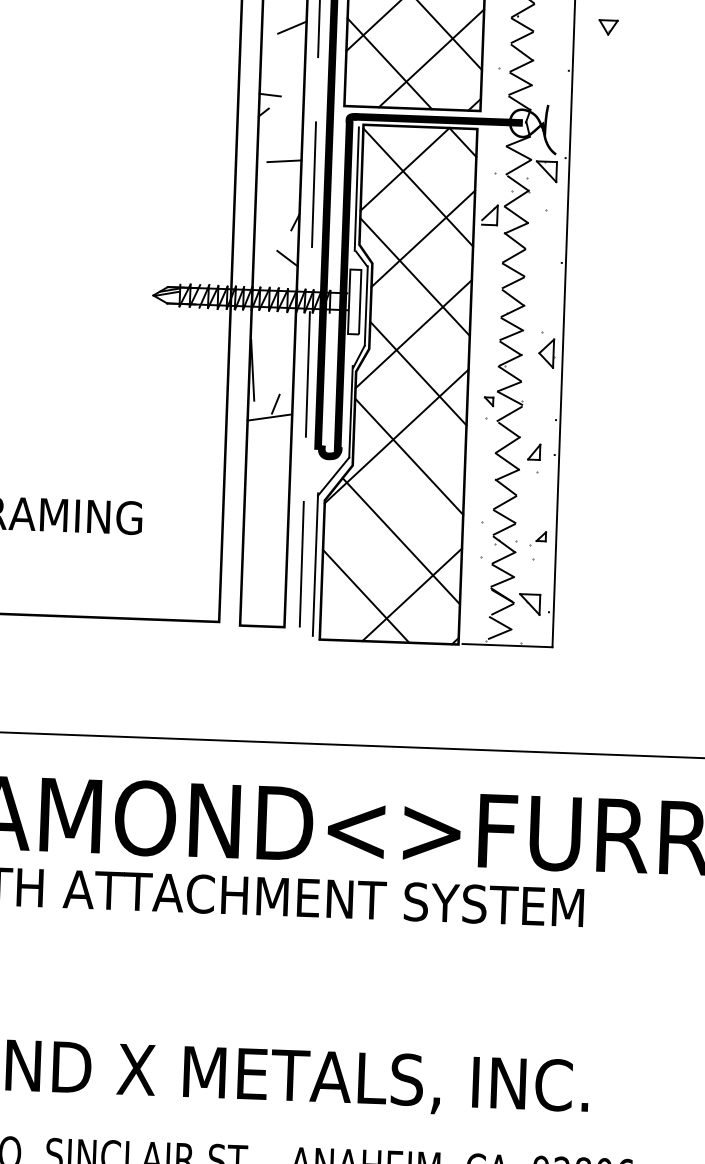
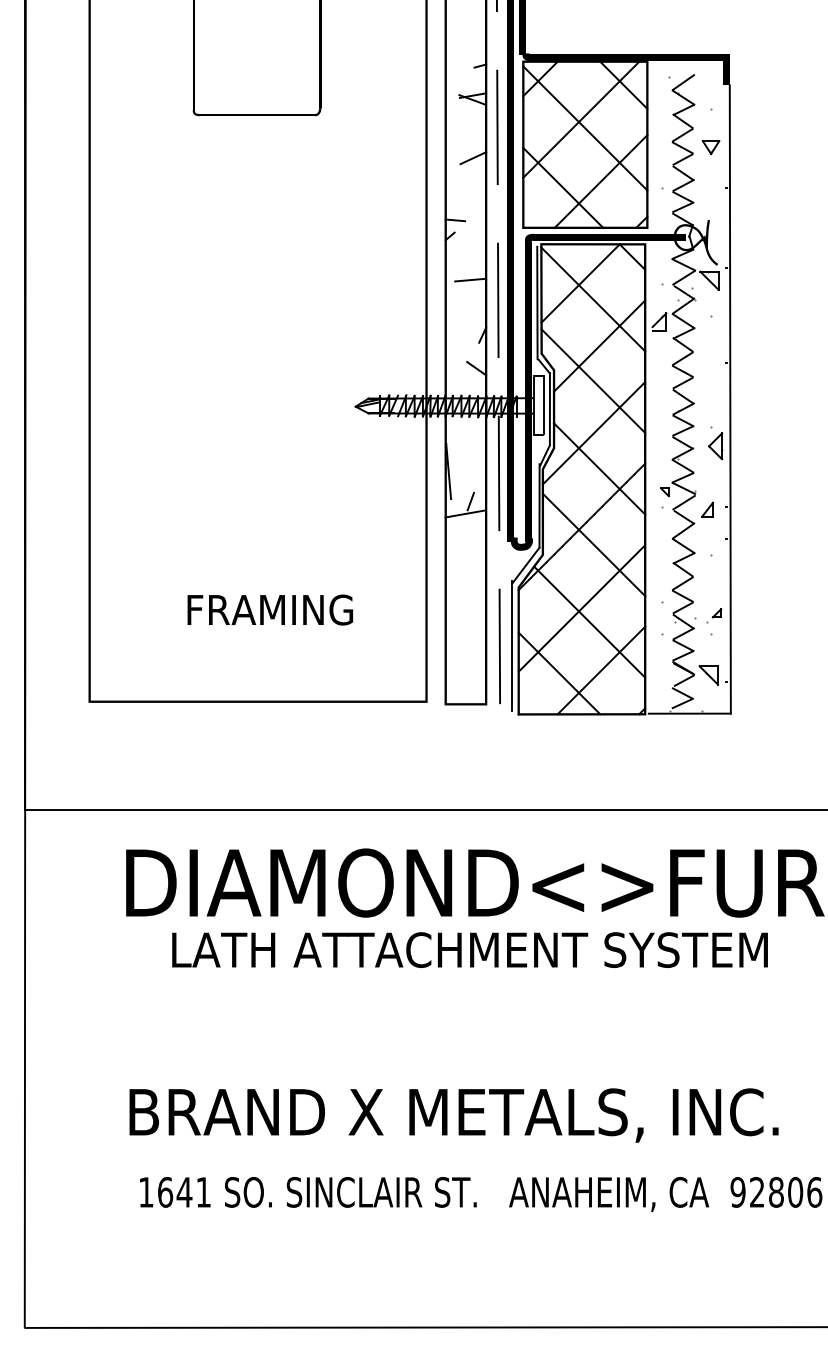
part: (607, 27) -> (710, 147), moved
part: (533, 452) -> (707, 509), moved
line: (392, 525) -> (581, 608), added

